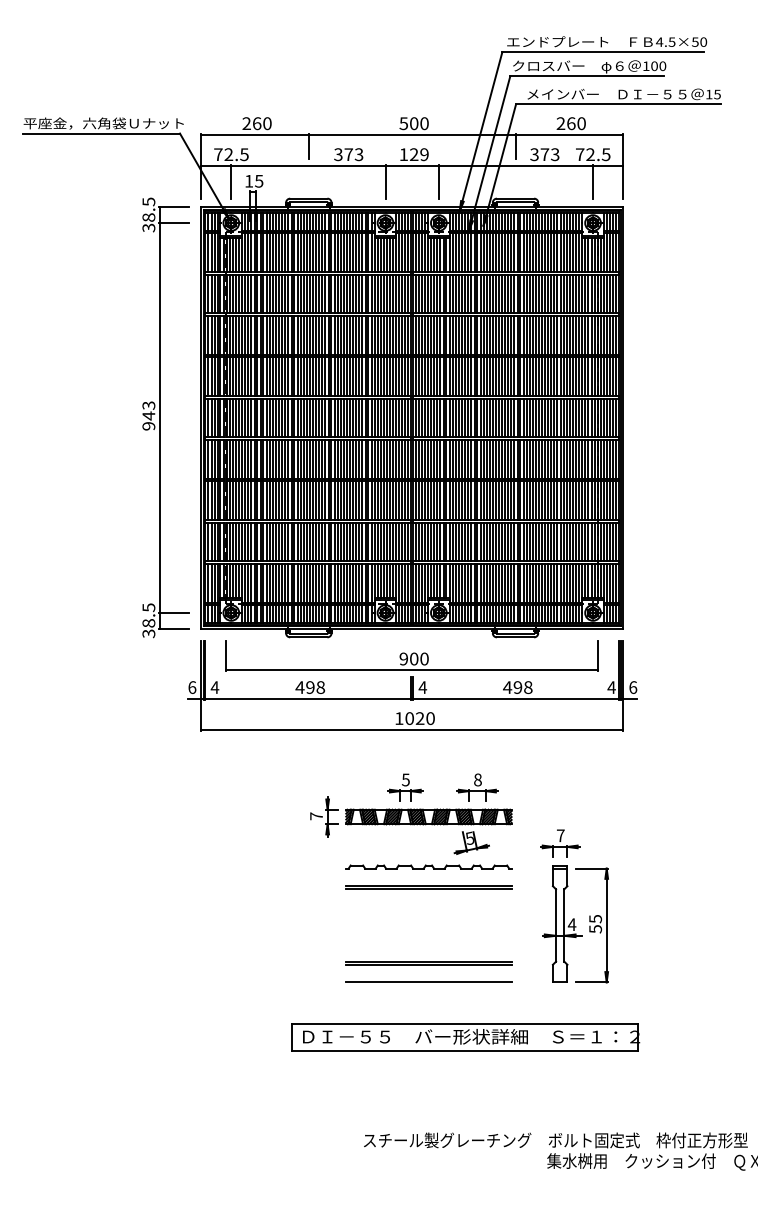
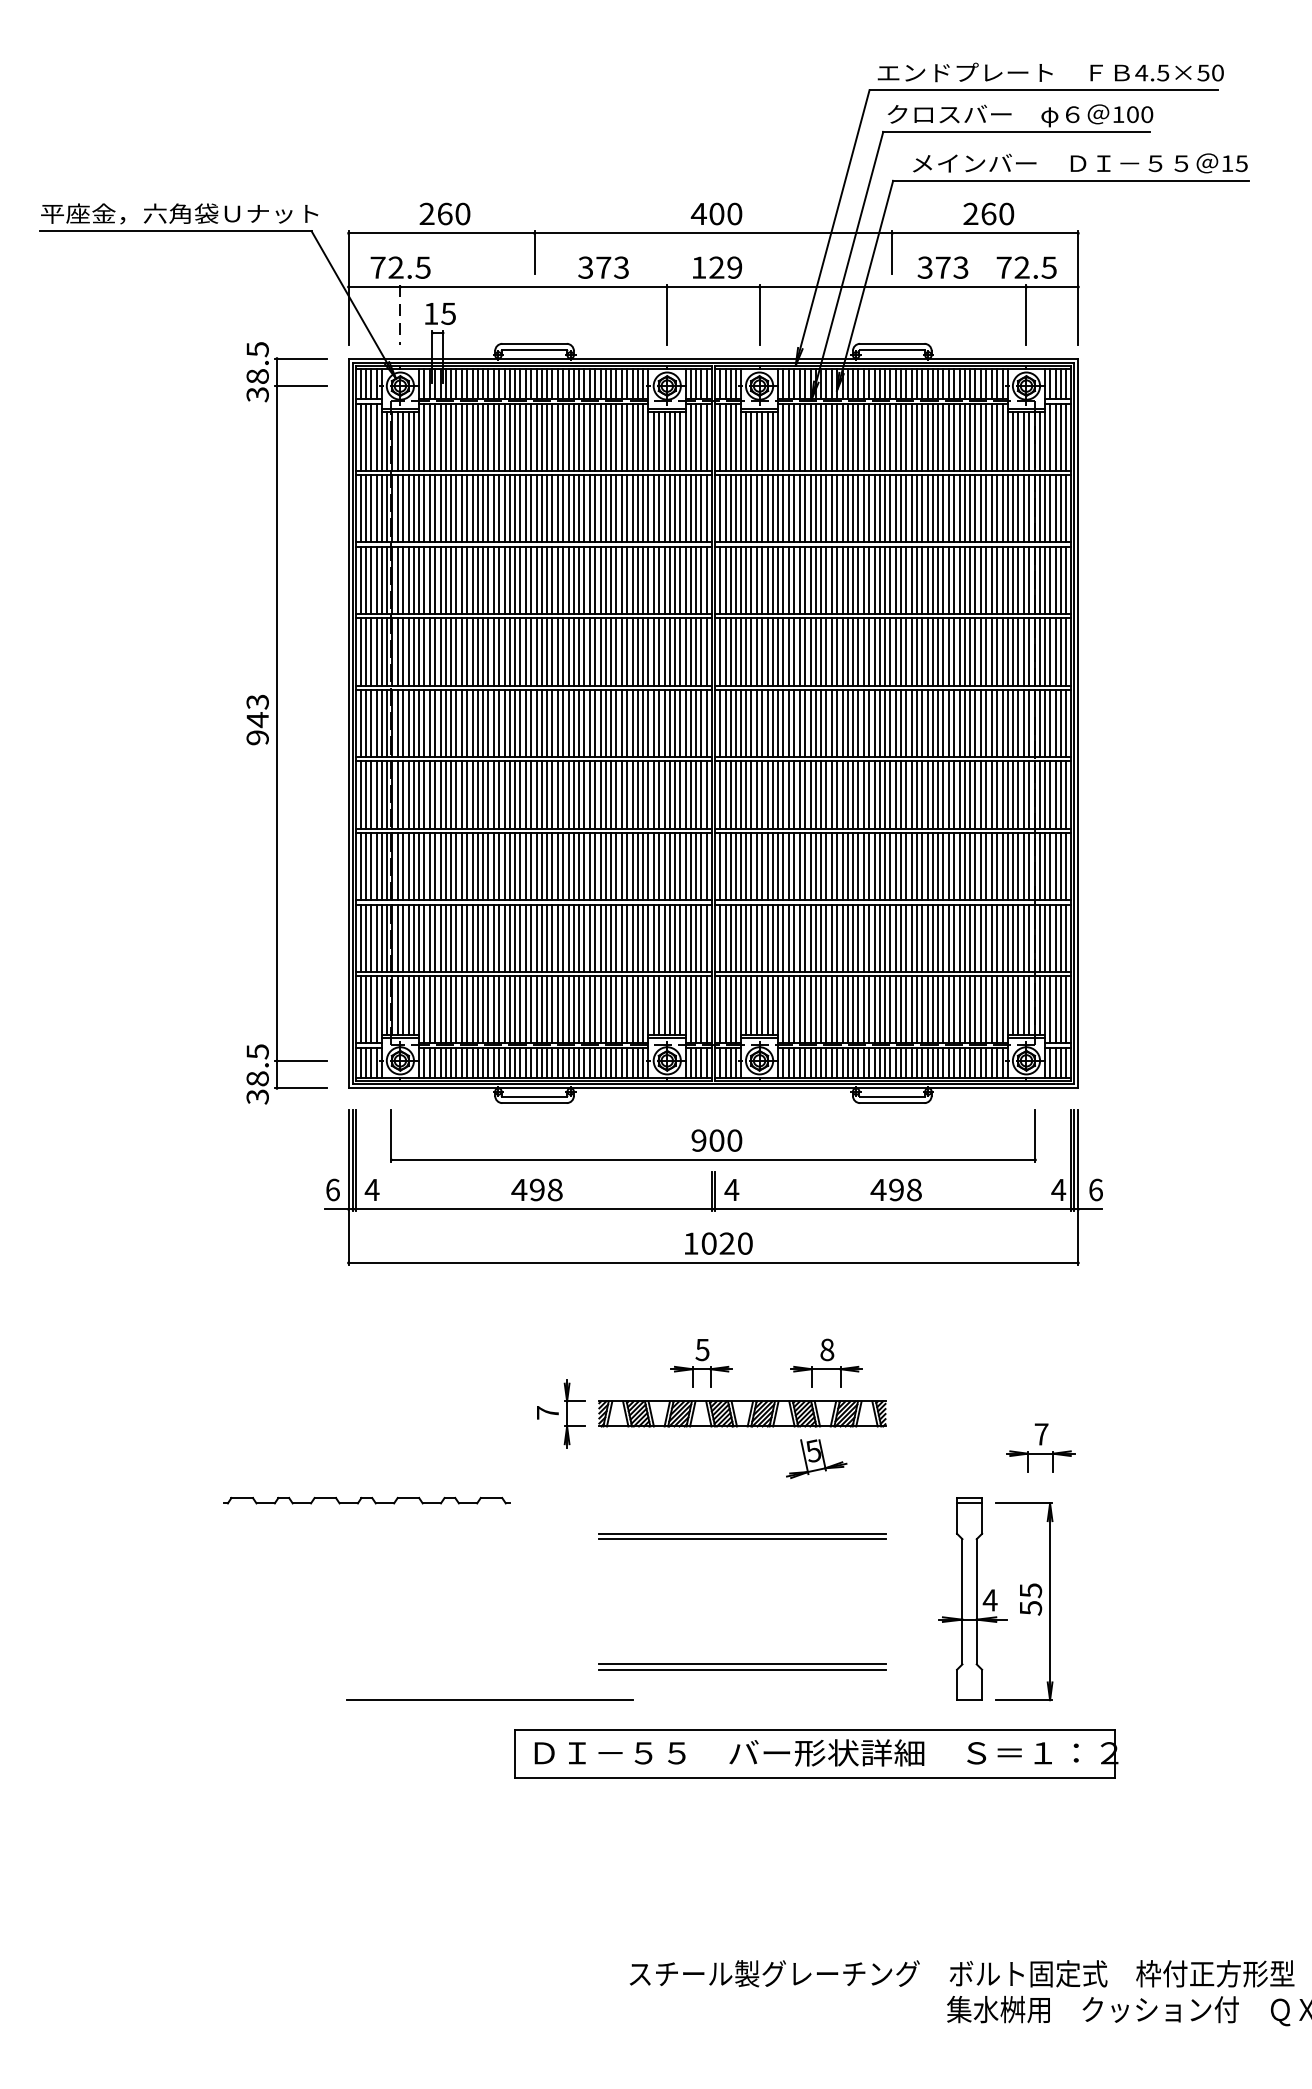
text: (403, 123) -> (698, 213), 500 -> 400
line: (231, 182) -> (400, 315), solid -> dashed
part: (560, 843) -> (1041, 1447), moved
part: (428, 866) -> (366, 1499), moved
line: (428, 981) -> (488, 1698), moved
part: (465, 1037) -> (816, 1754), moved

